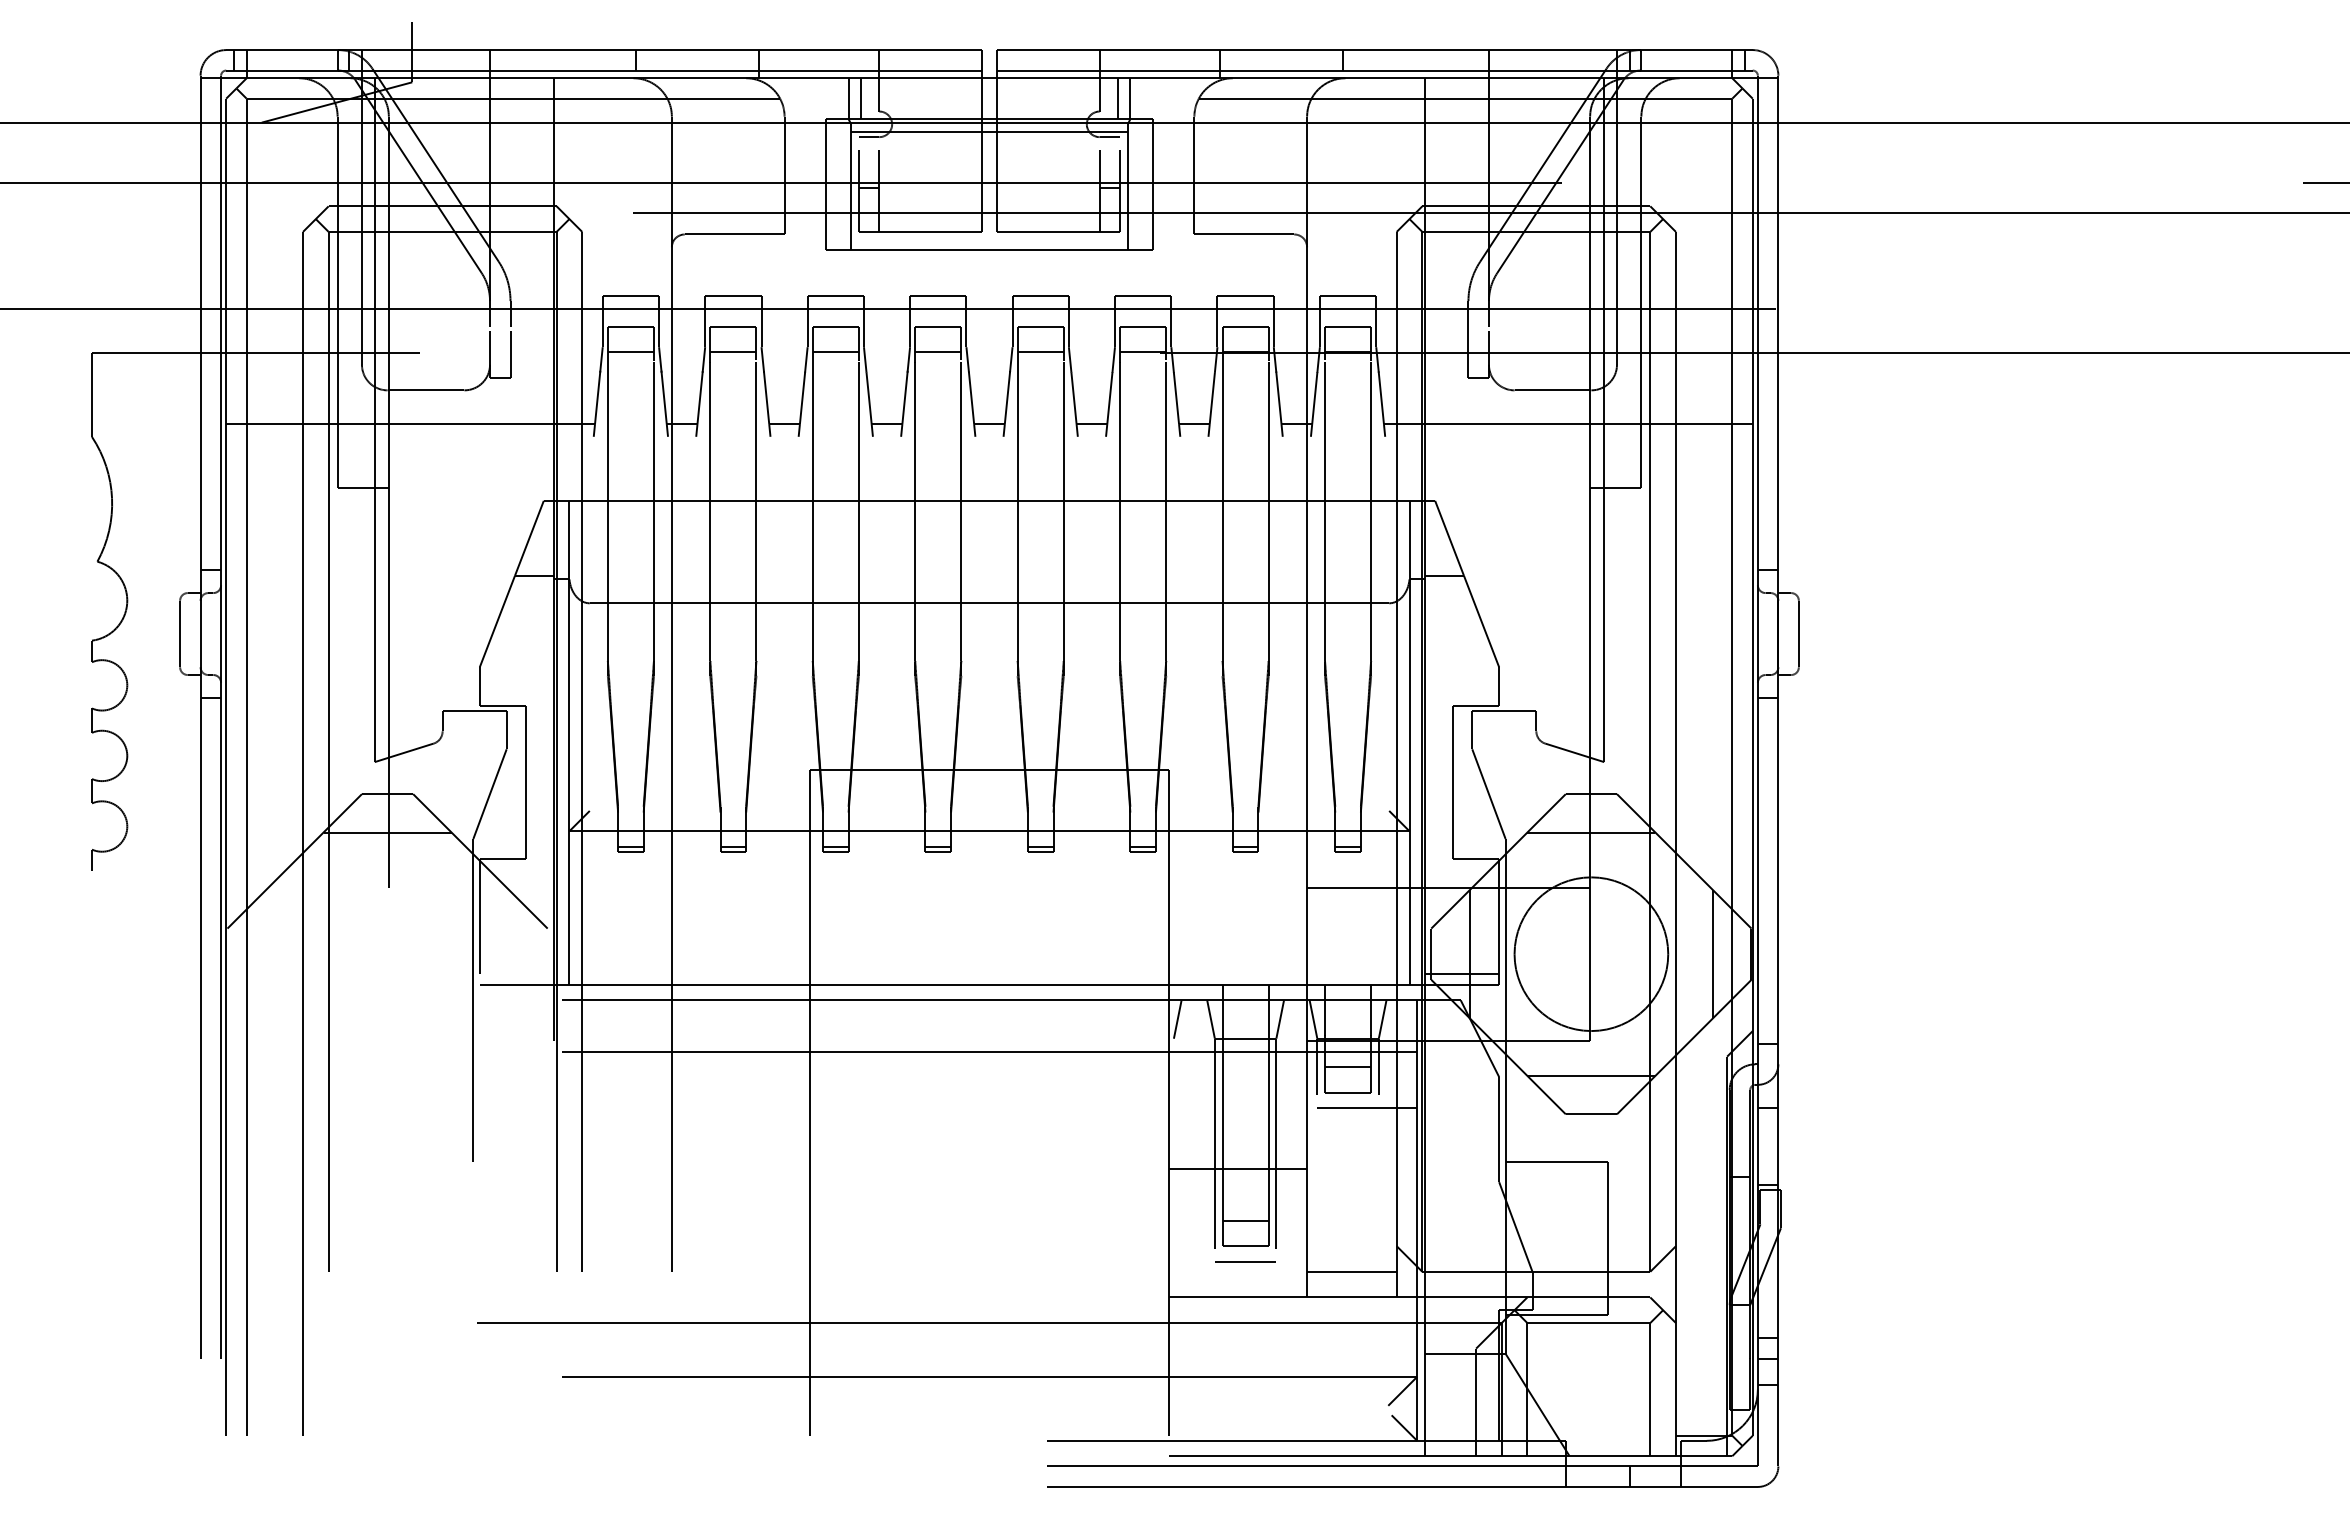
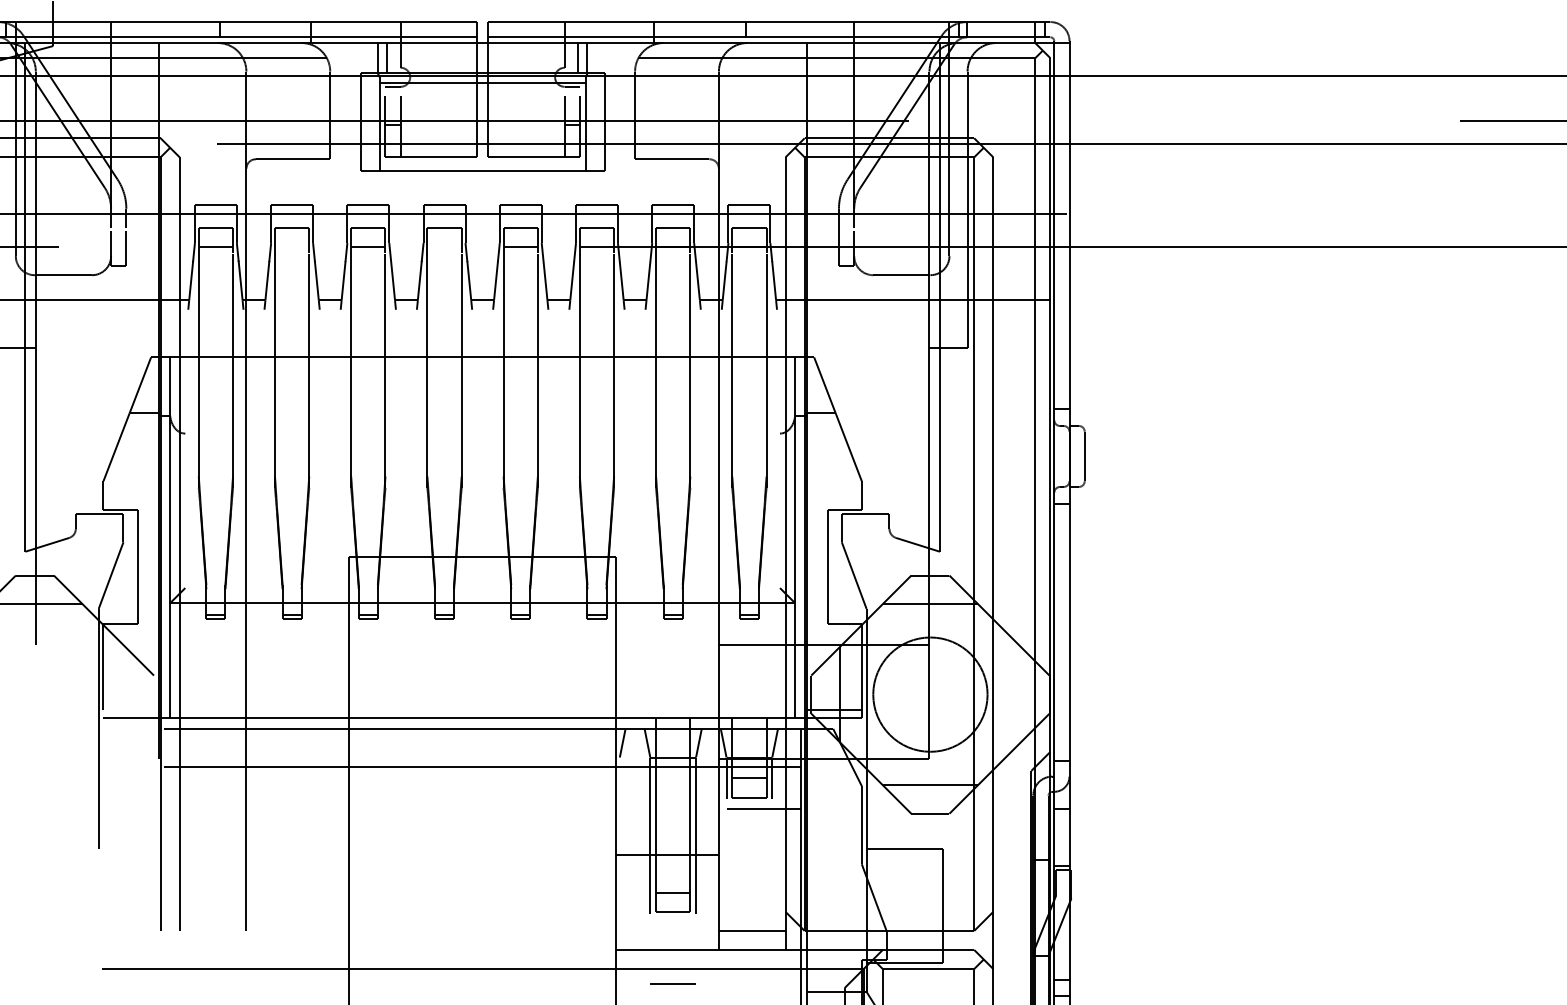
line: (733, 352) -> (292, 247), removed
line: (938, 352) -> (444, 247), removed
line: (989, 603) -> (482, 433), removed
line: (1713, 954) -> (1021, 694), removed
line: (1245, 1261) -> (673, 983), moved

